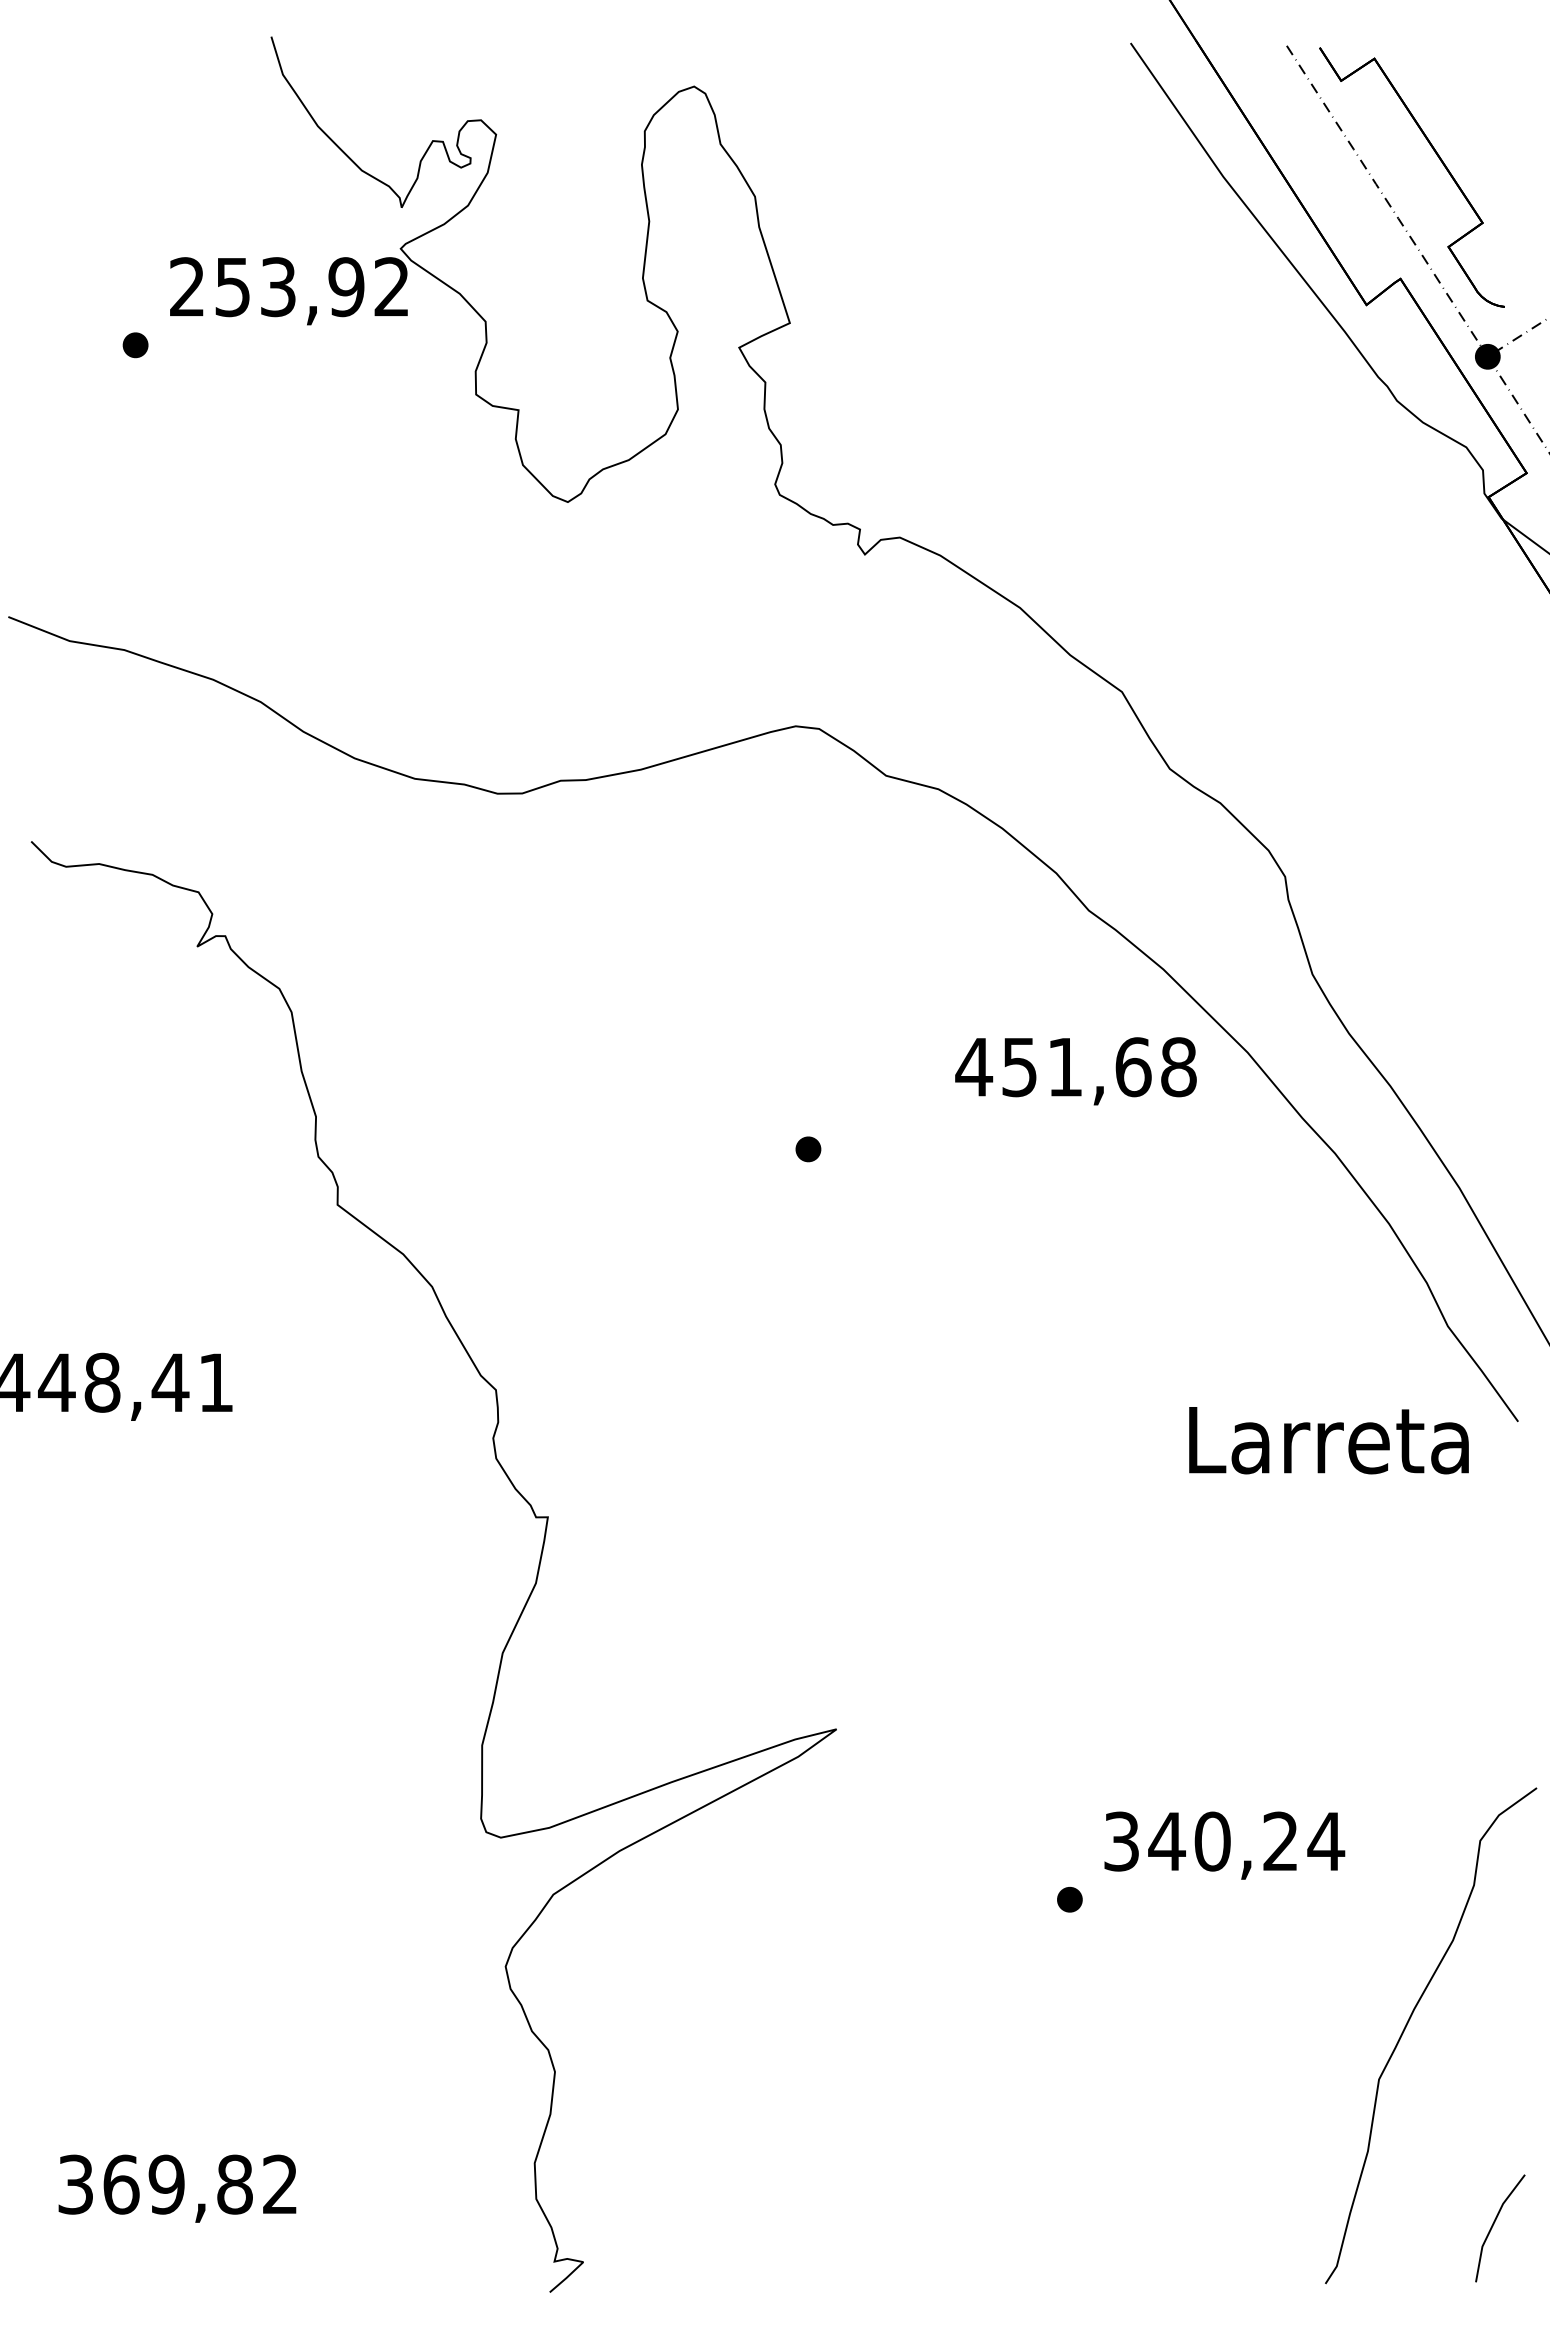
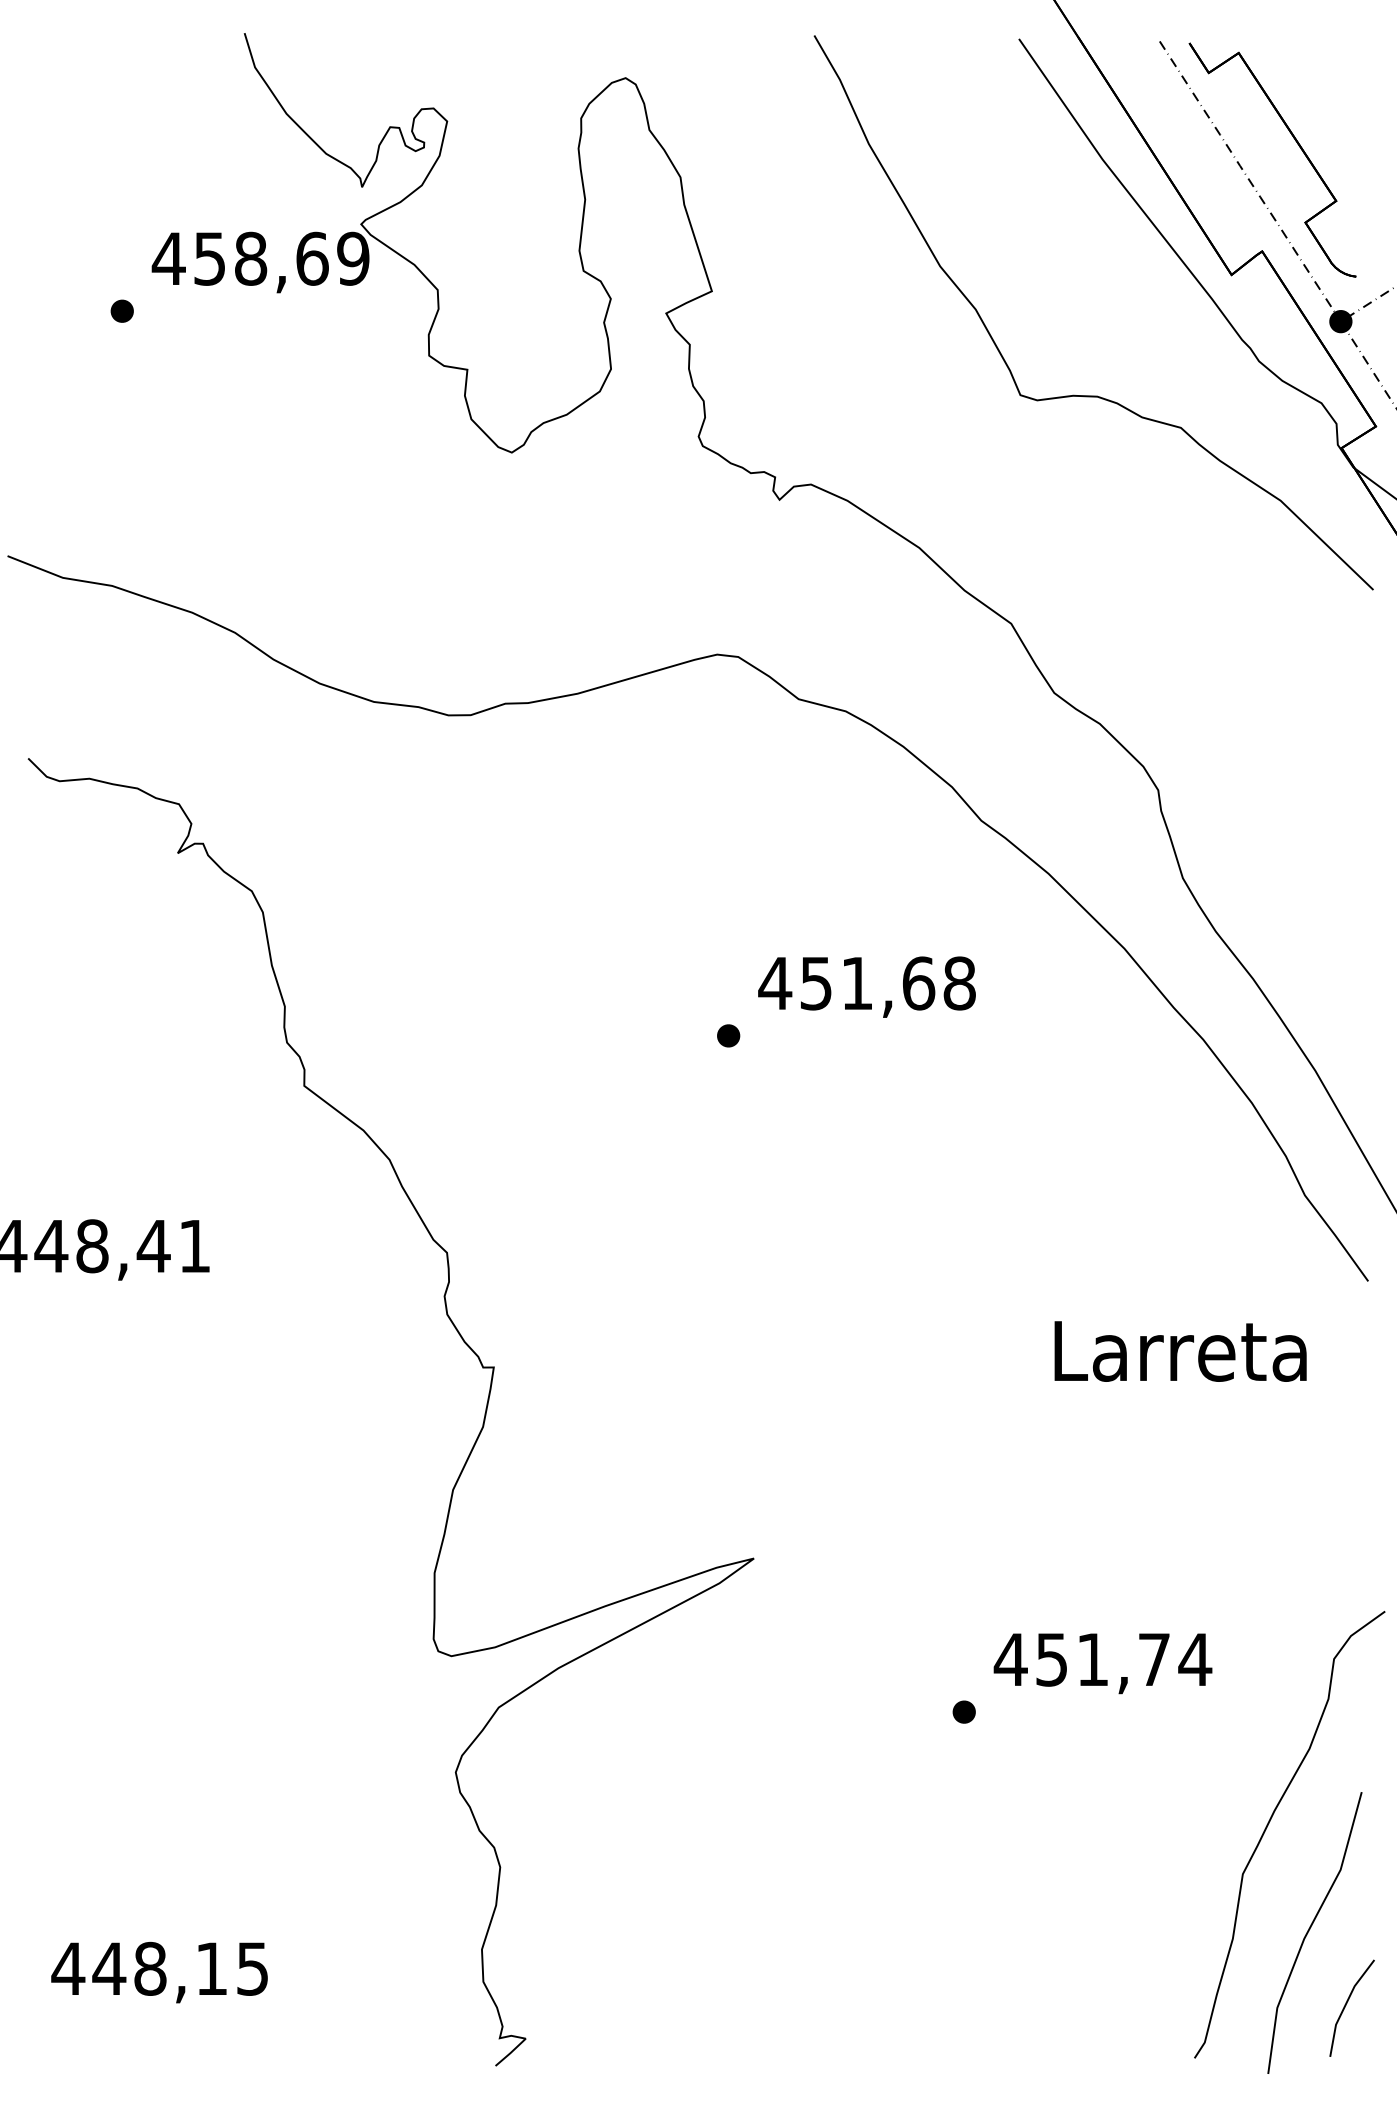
text: (288, 287) -> (260, 259), 253,92 -> 458,69
curve: (1211, 438) -> (1091, 395), added
text: (1075, 1071) -> (866, 987), moved
text: (1328, 1440) -> (1180, 1351), moved
text: (1199, 1841) -> (1081, 1659), 340,24 -> 451,74
line: (1453, 2141) -> (1309, 1930), added
text: (176, 2184) -> (159, 1968), 369,82 -> 448,15

